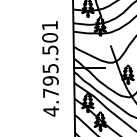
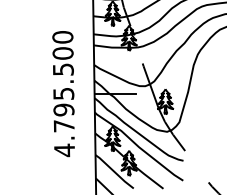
text: (49, 25) -> (62, 37), 4.795.501 -> 4.795.500

